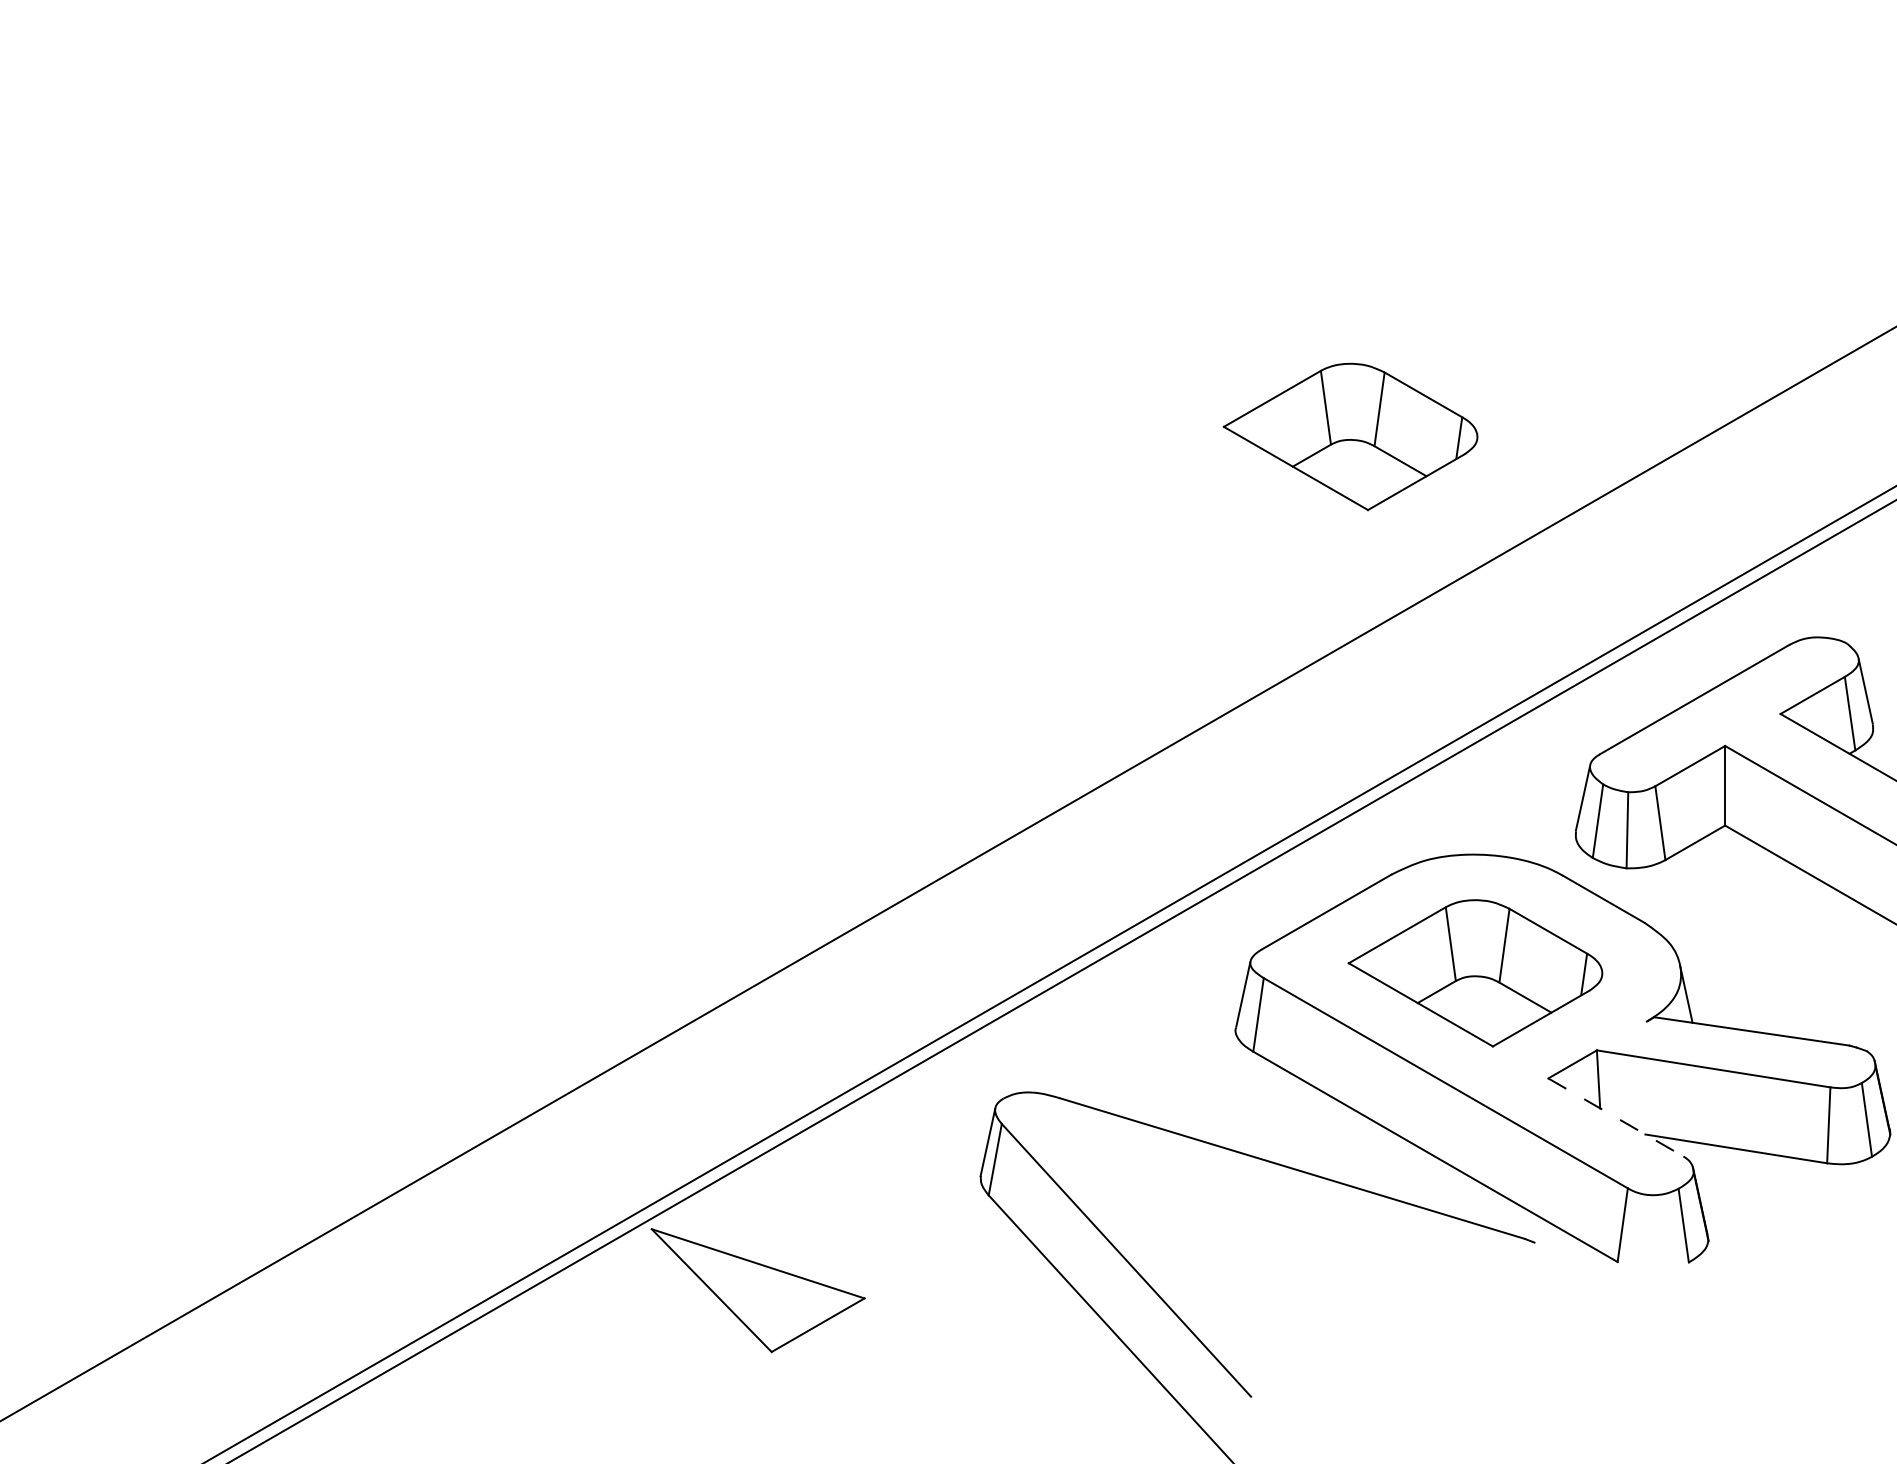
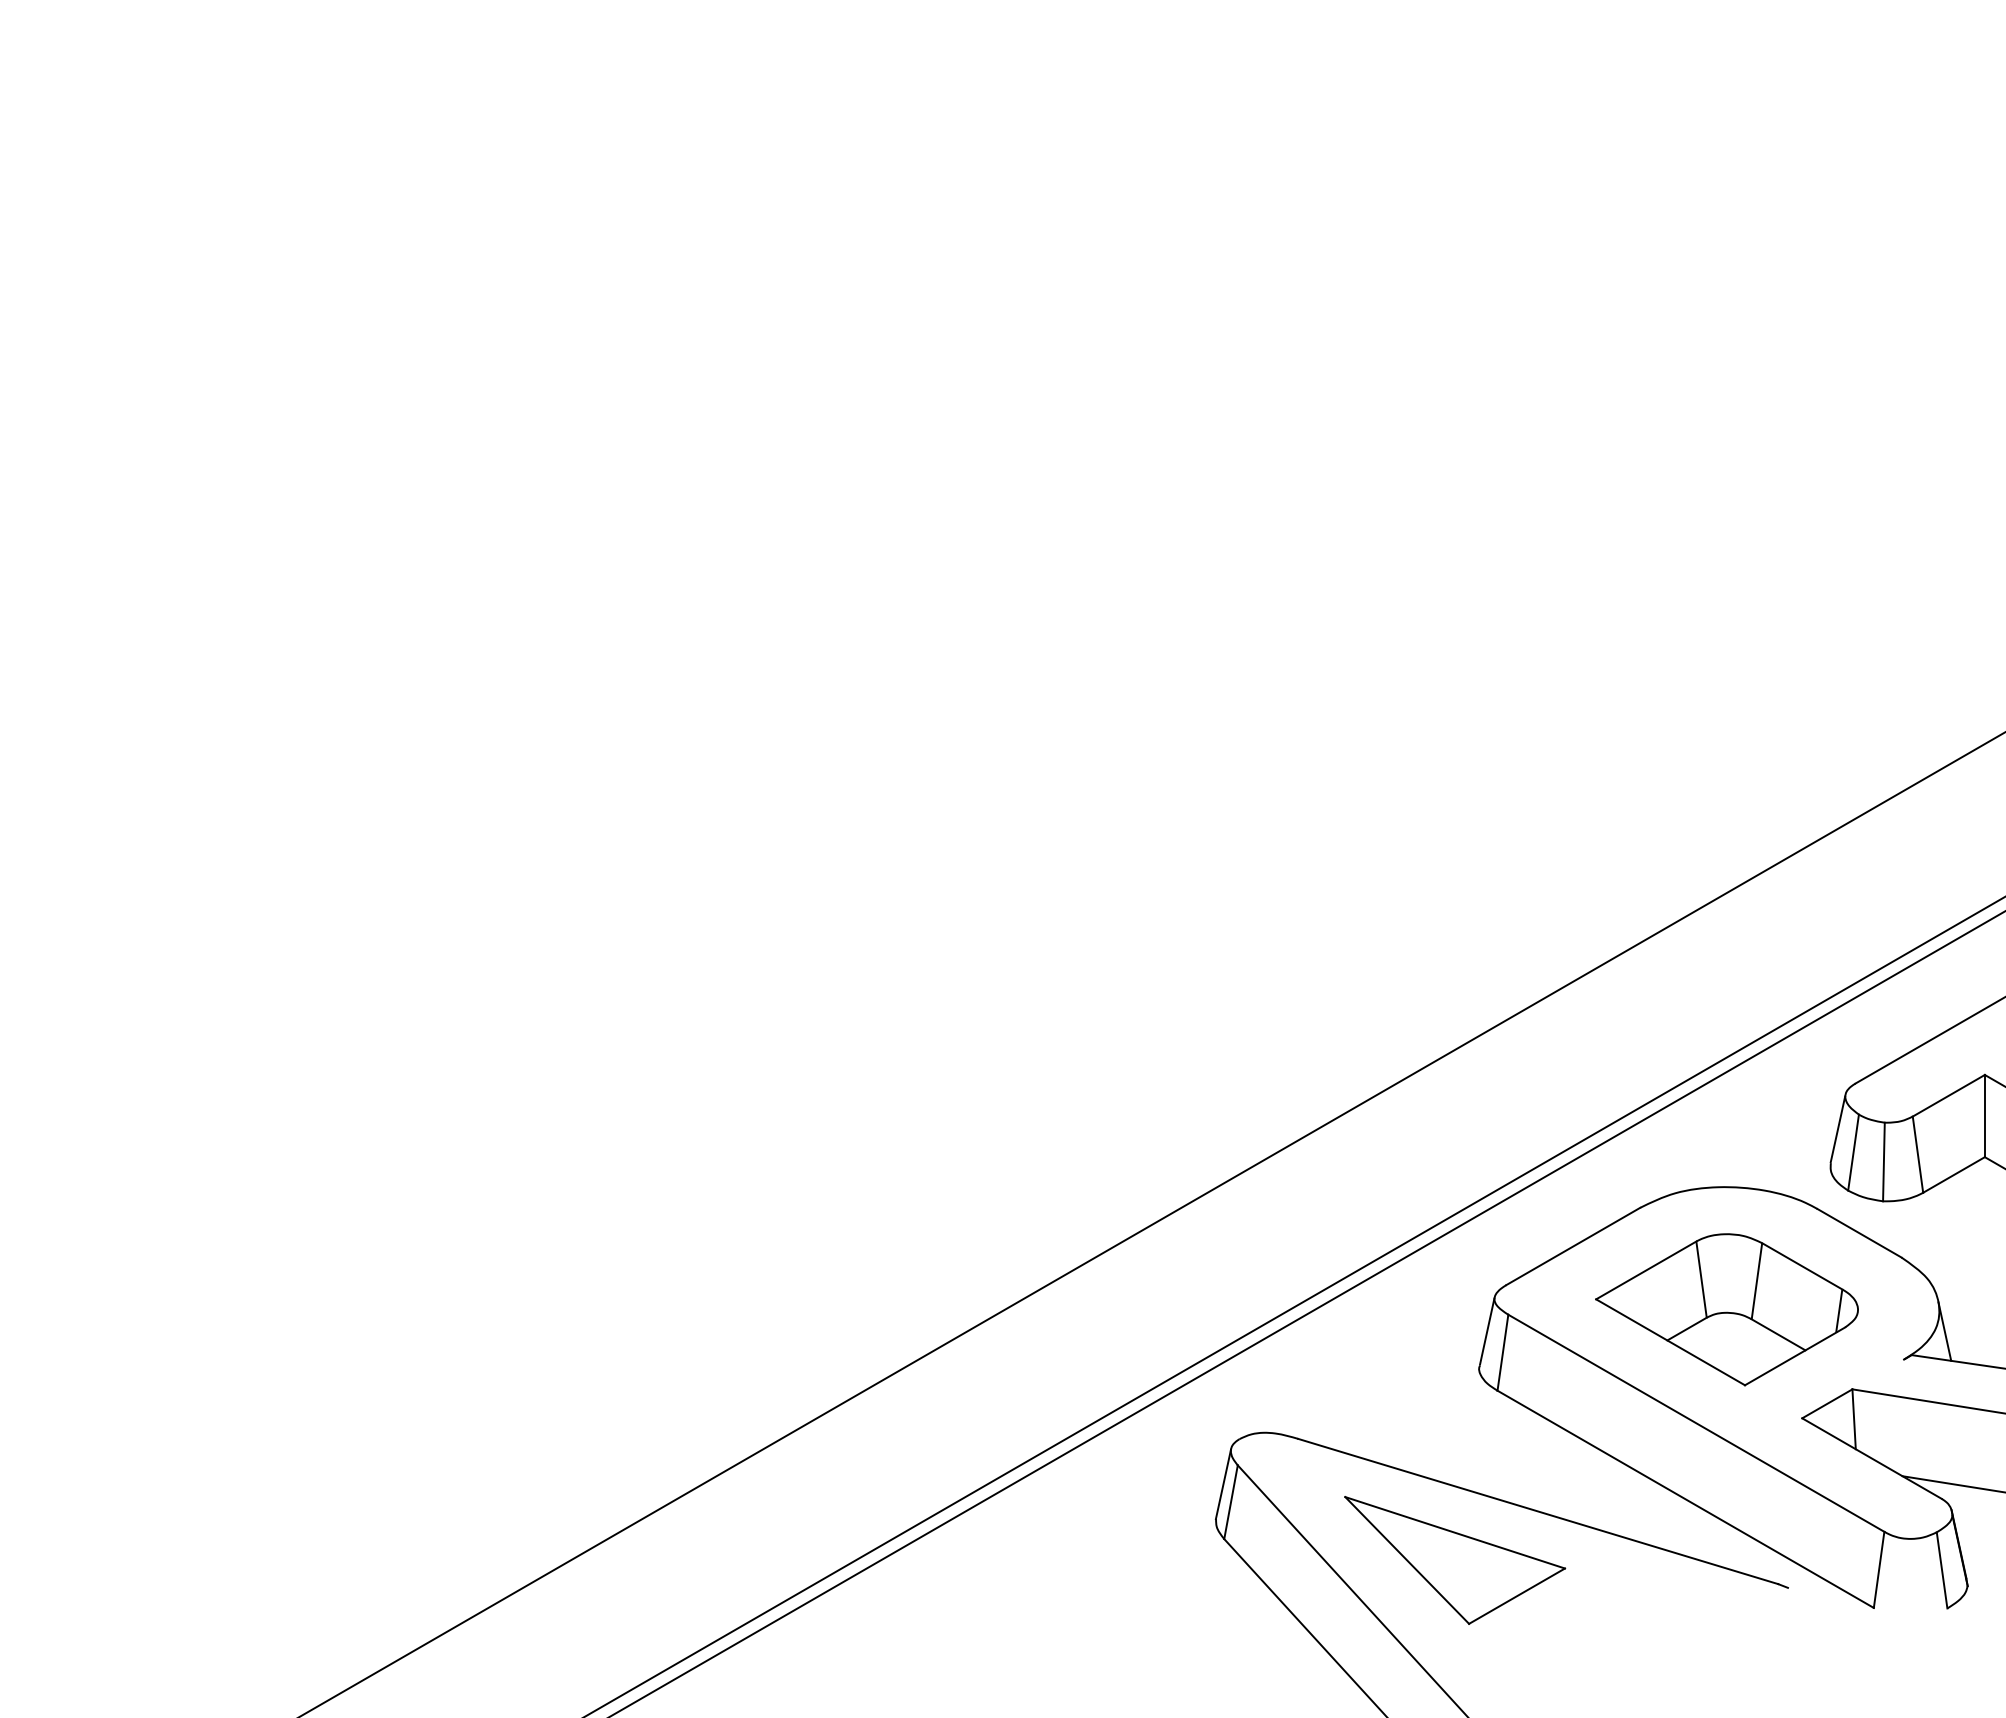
part: (1350, 436) -> (1597, 755), removed
line: (1616, 1117) -> (1872, 1458), dashed -> solid
part: (758, 1290) -> (1455, 1560), moved

